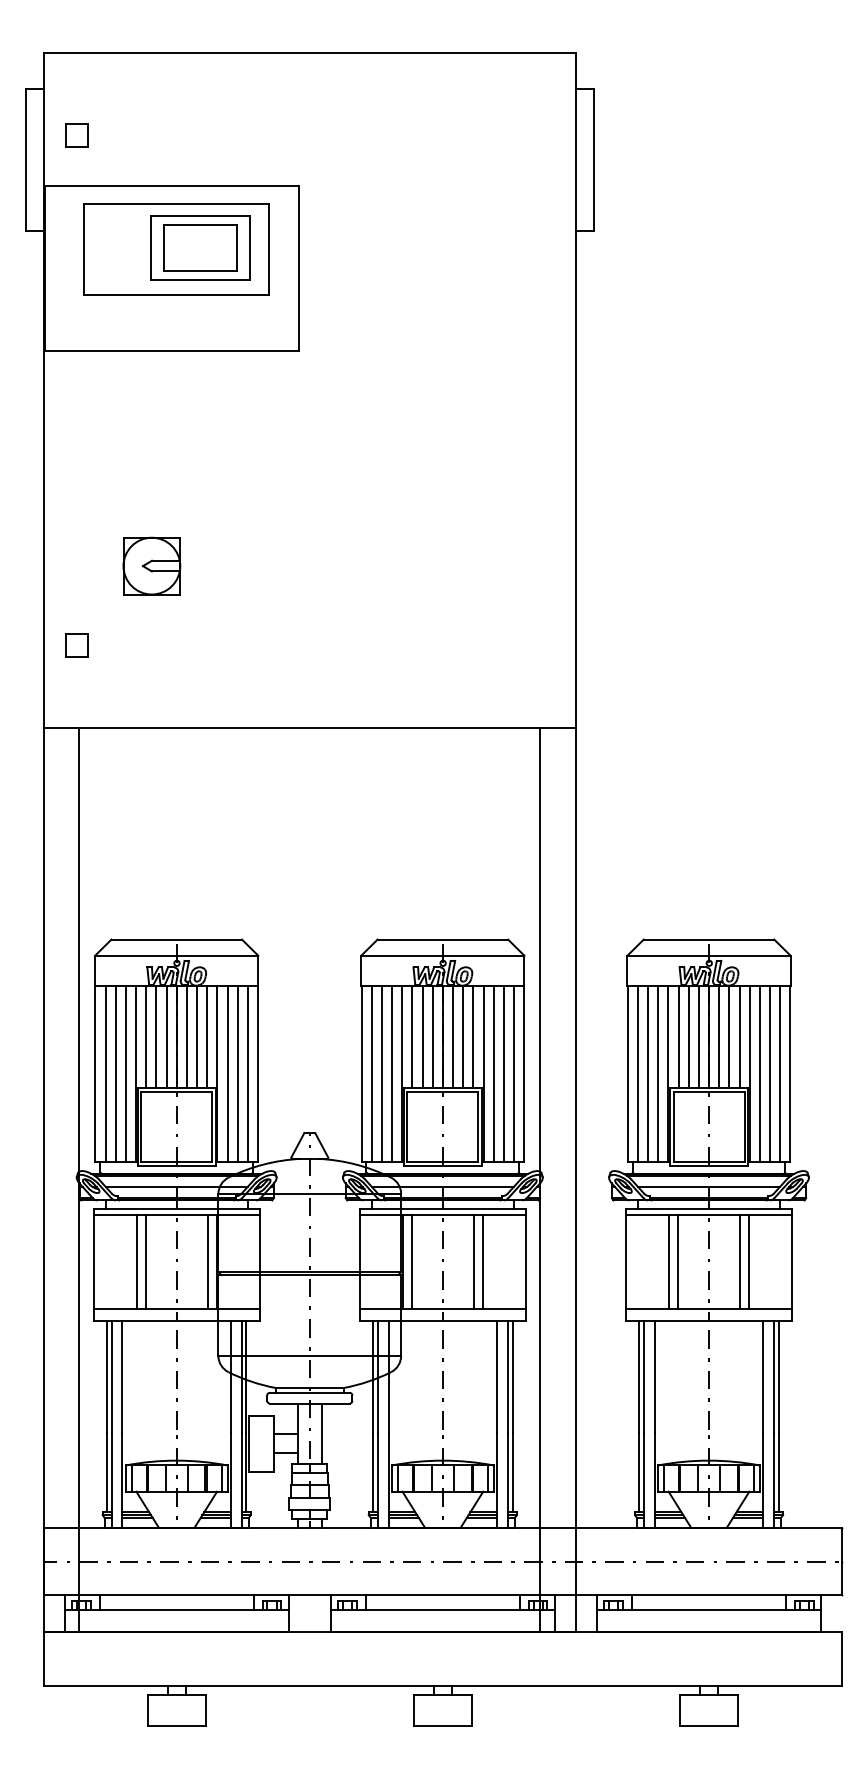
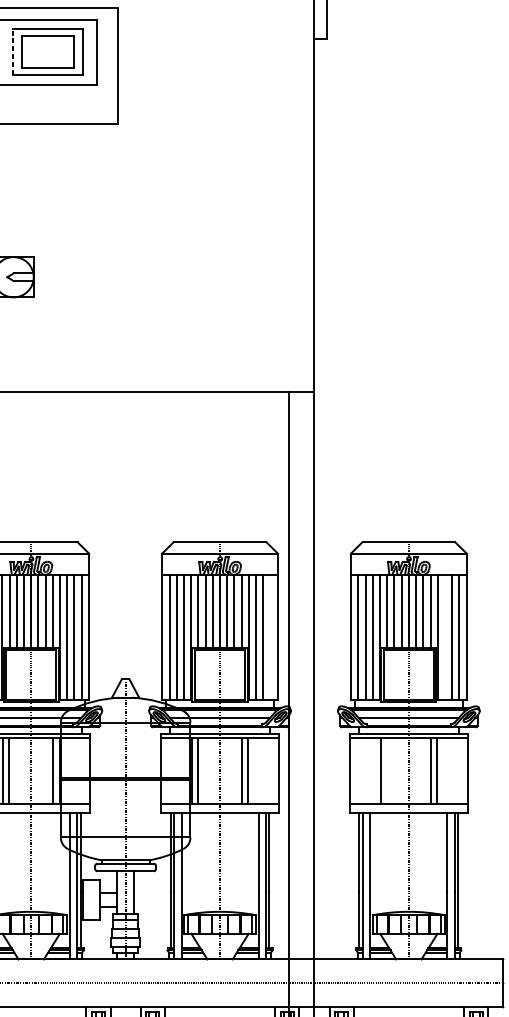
line: (151, 247) -> (13, 51), solid -> dashed
line: (514, 1074) -> (270, 637), removed
line: (759, 1074) -> (444, 637), removed
line: (677, 1261) -> (386, 770), removed

